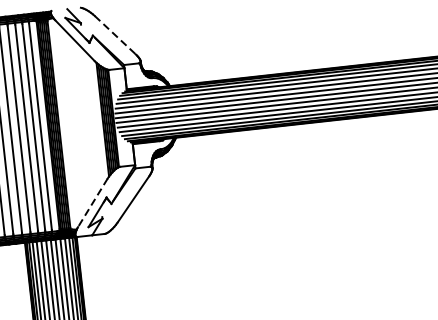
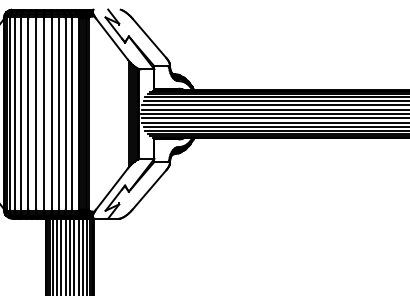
line: (115, 35) -> (149, 38), dashed -> solid
line: (92, 203) -> (111, 189), dashed -> solid

